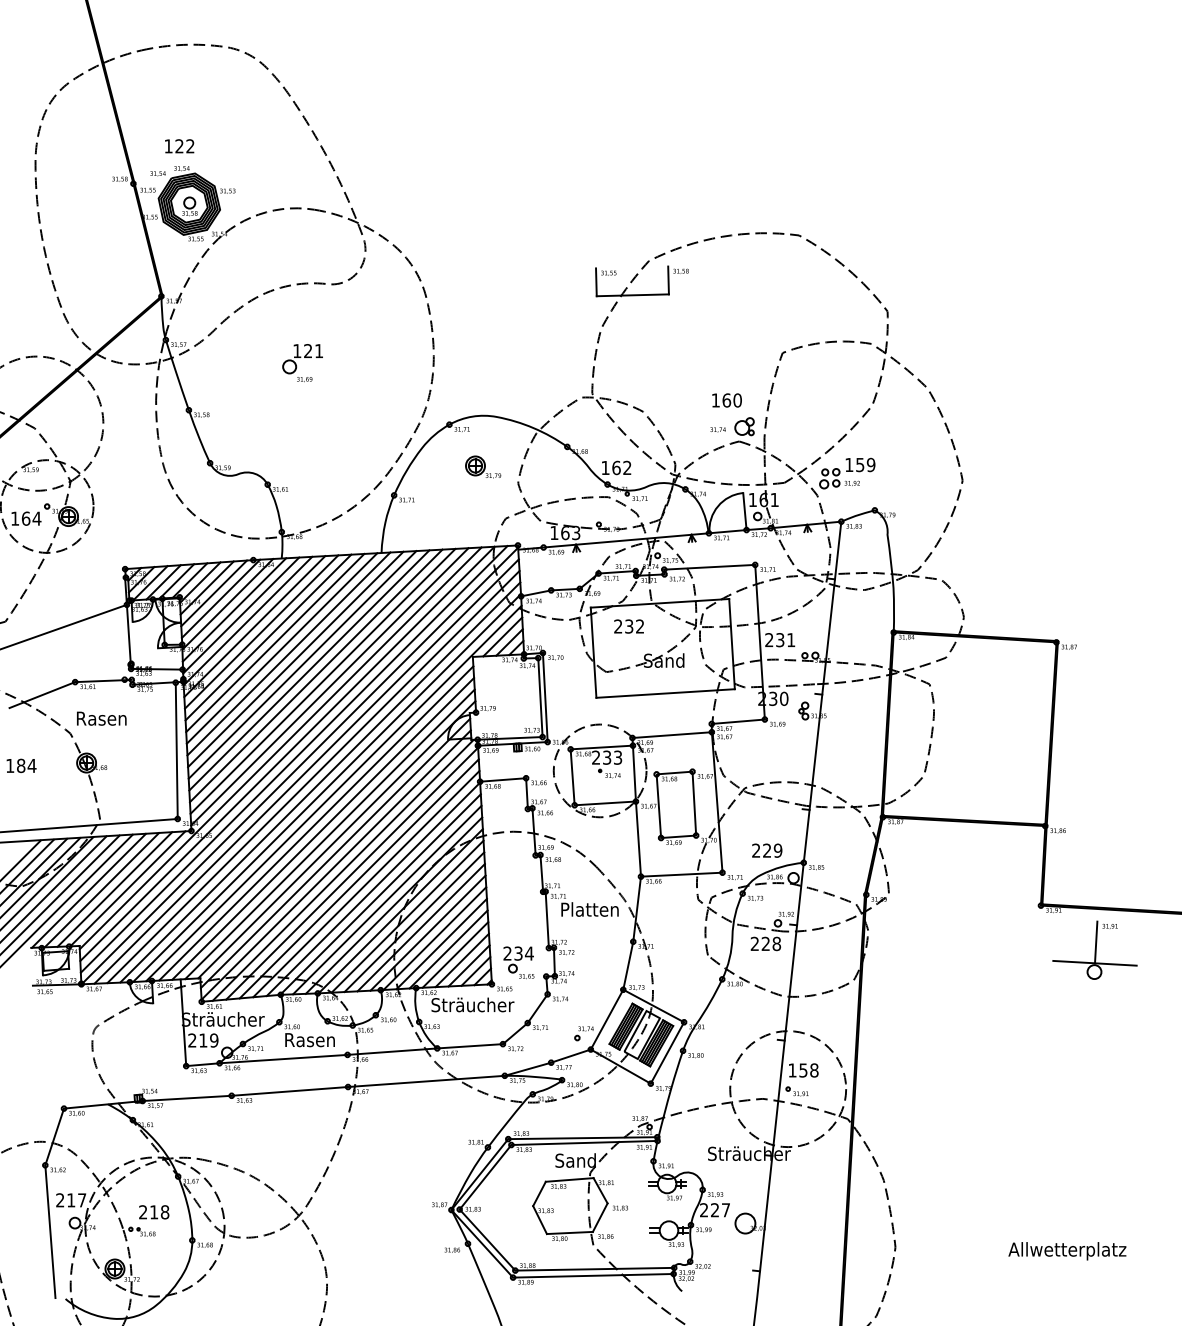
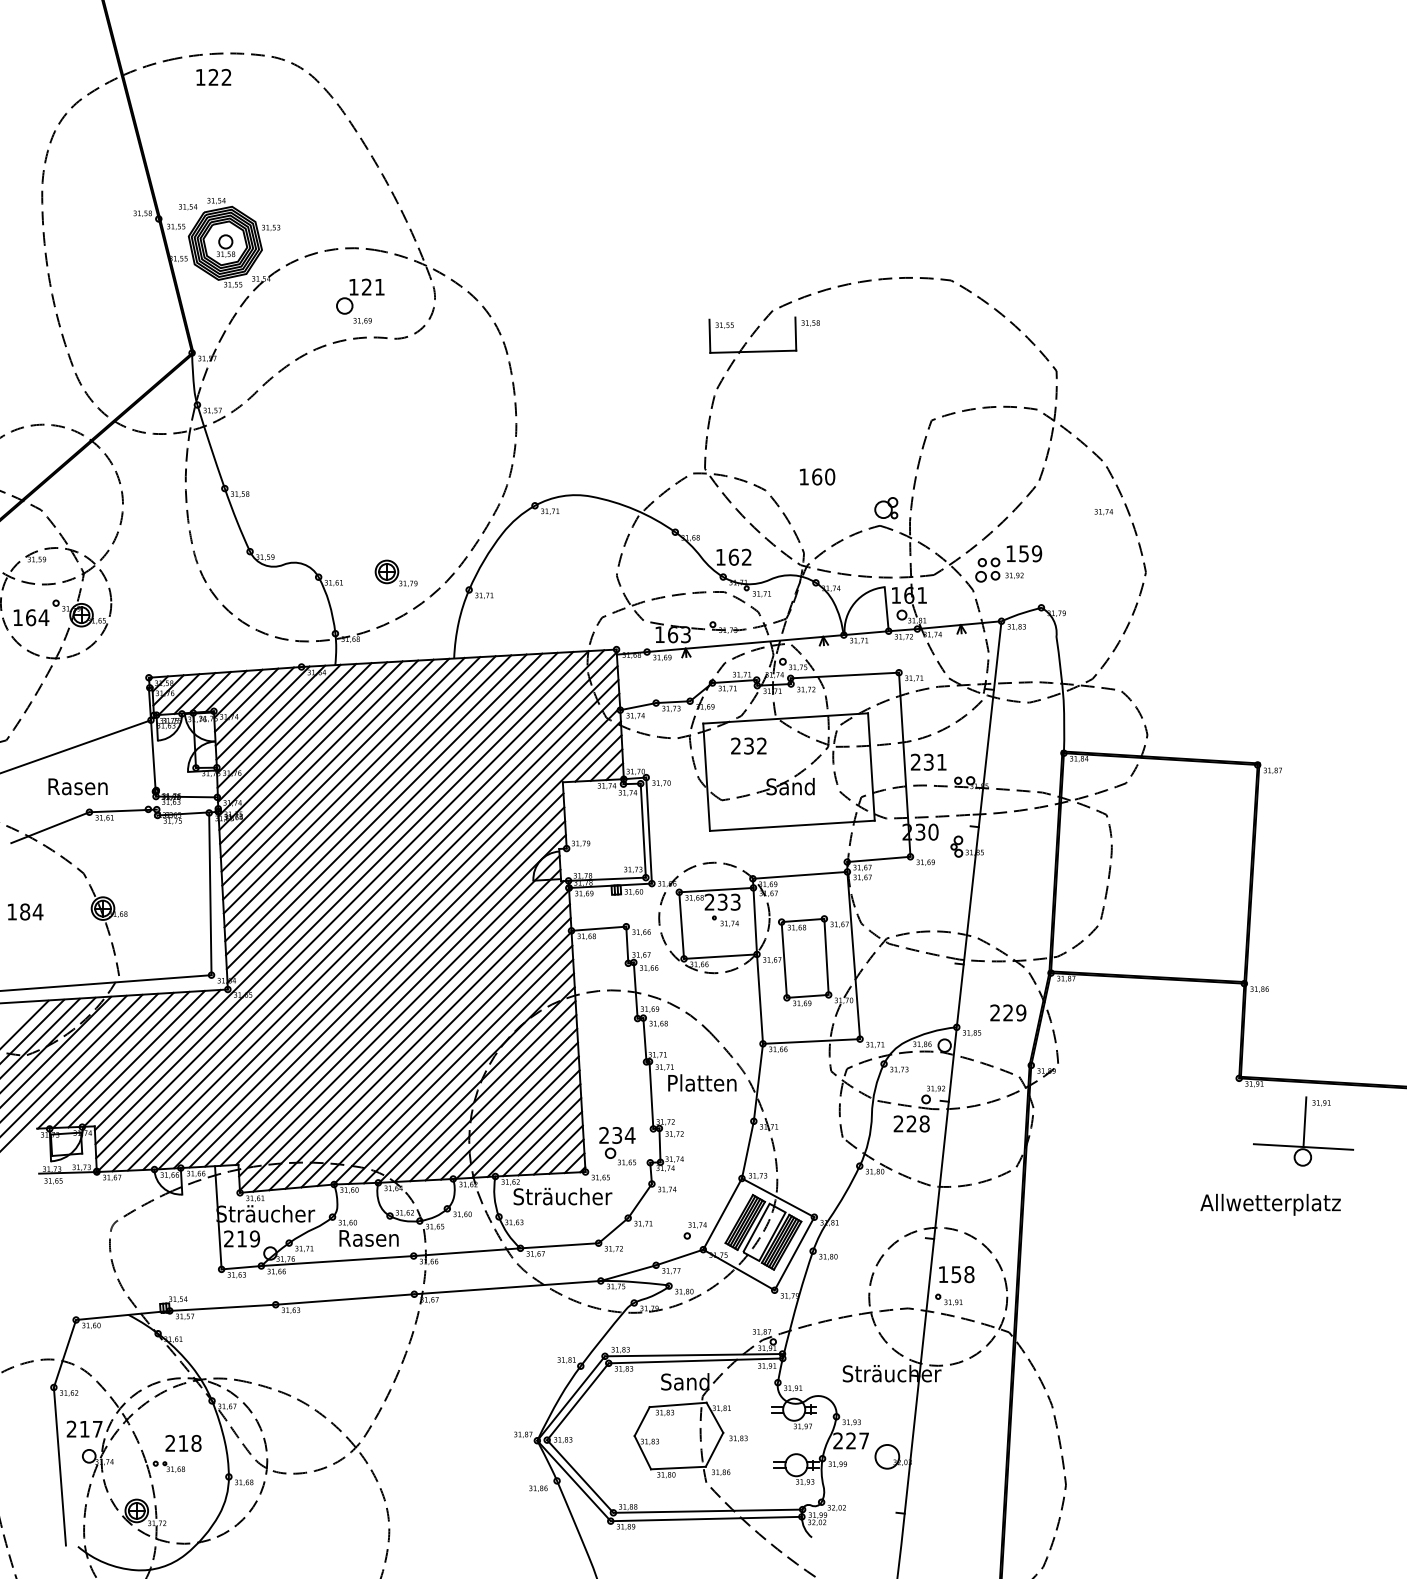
text: (179, 146) -> (213, 77), moved
part: (301, 358) -> (358, 295), moved
text: (727, 400) -> (817, 476), moved
text: (717, 430) -> (1103, 512), moved
part: (482, 466) -> (395, 572), moved
text: (101, 718) -> (77, 786), moved
text: (767, 850) -> (1008, 1012), moved
text: (1067, 1251) -> (1270, 1204), moved

